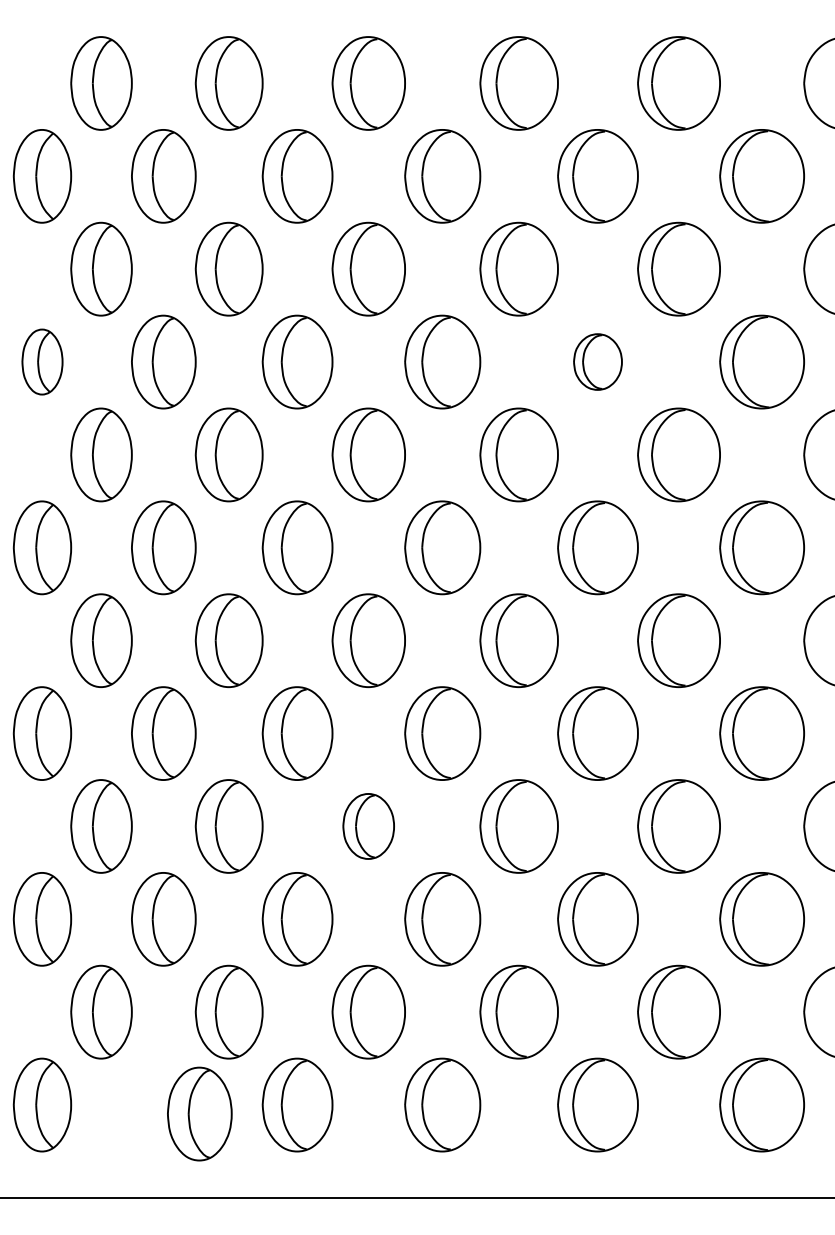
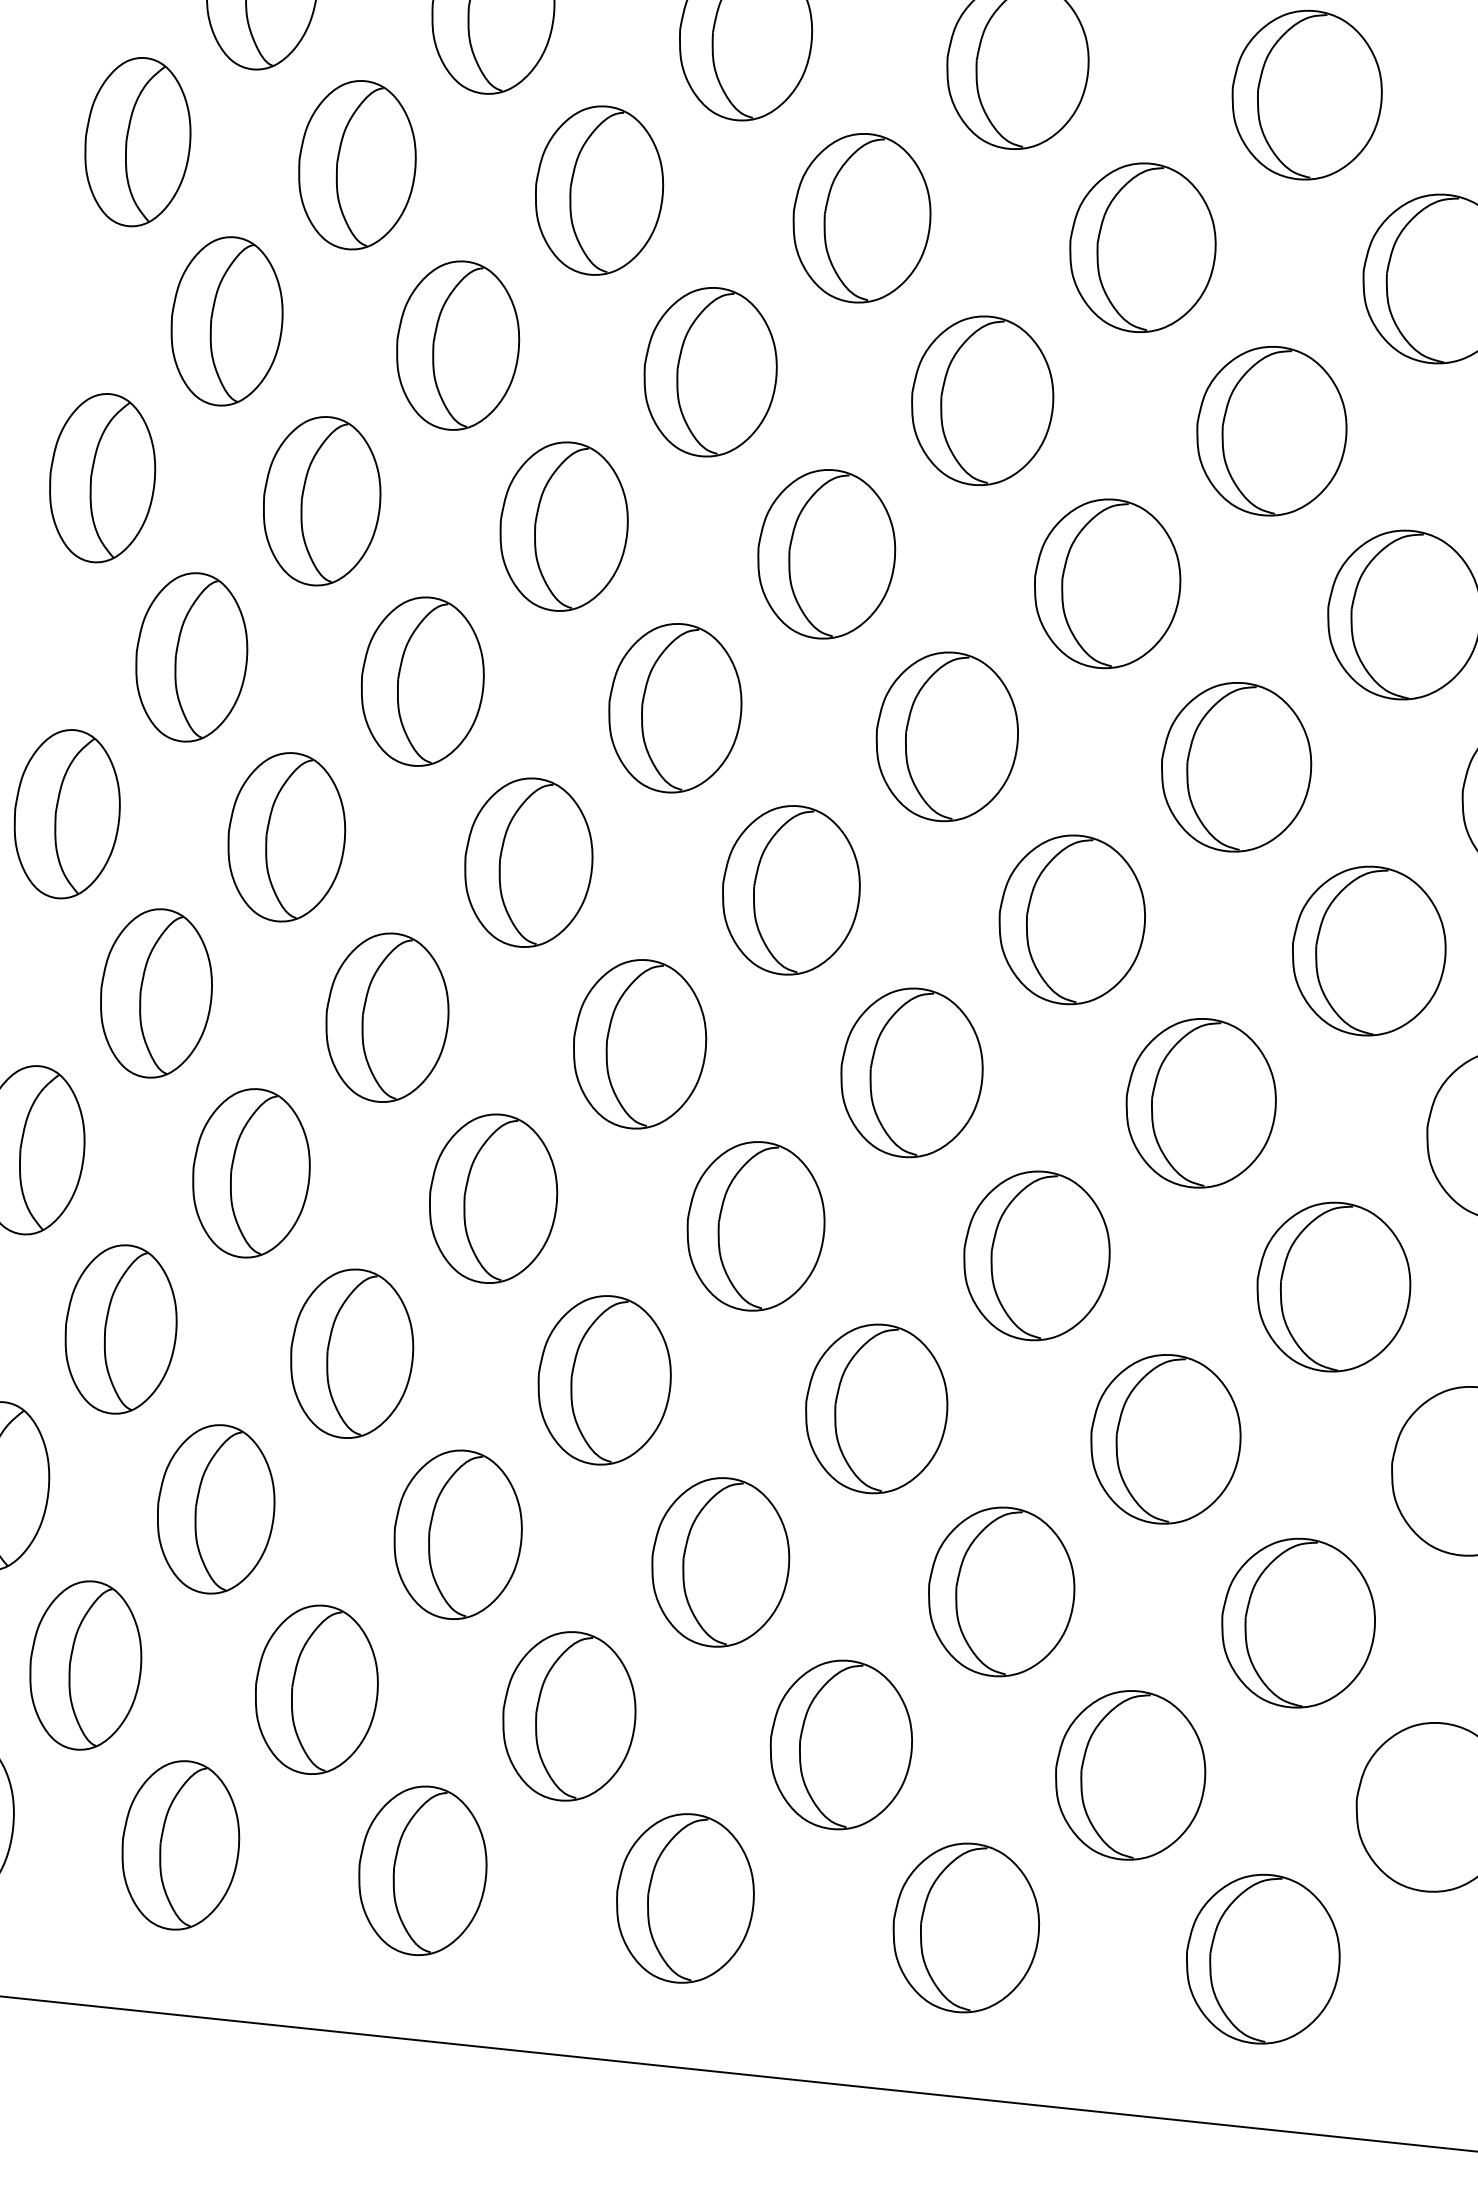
part: (42, 361) -> (102, 477), size x1.43
part: (597, 361) -> (1106, 582), size x1.67
part: (368, 826) -> (604, 1380), size x1.43
part: (199, 1113) -> (180, 1844), moved

